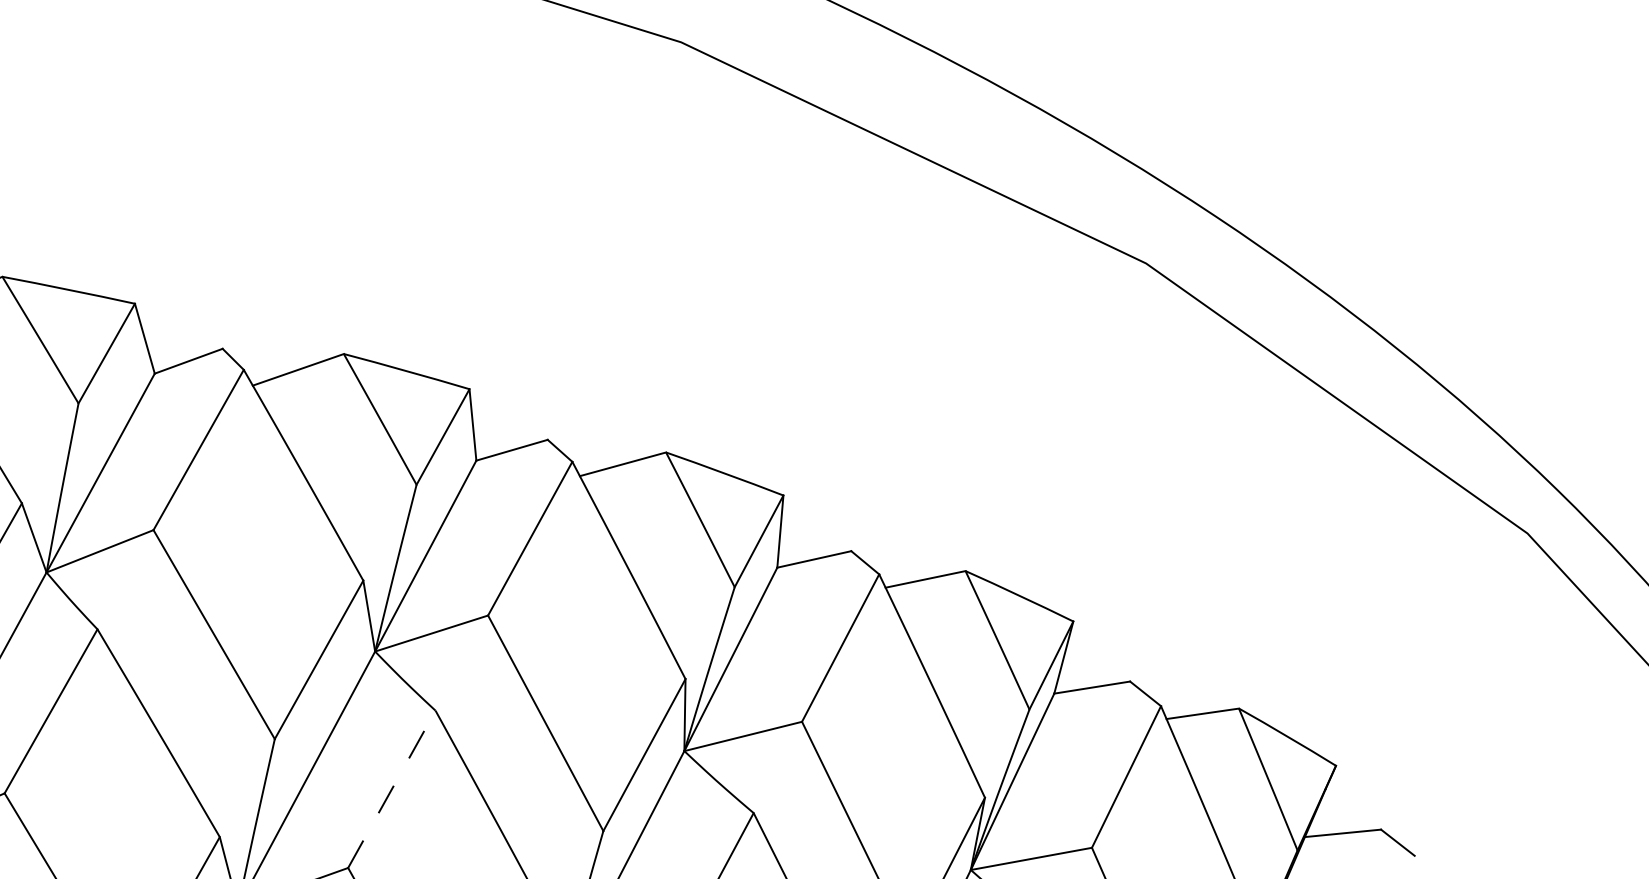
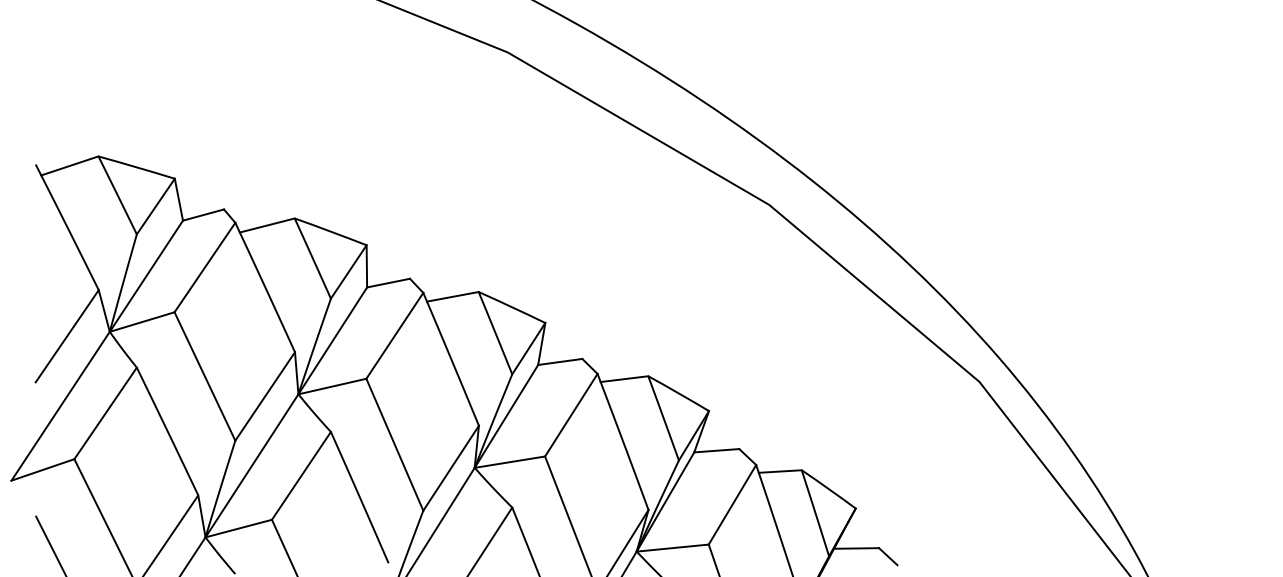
line: (391, 788) -> (301, 475), dashed -> solid

